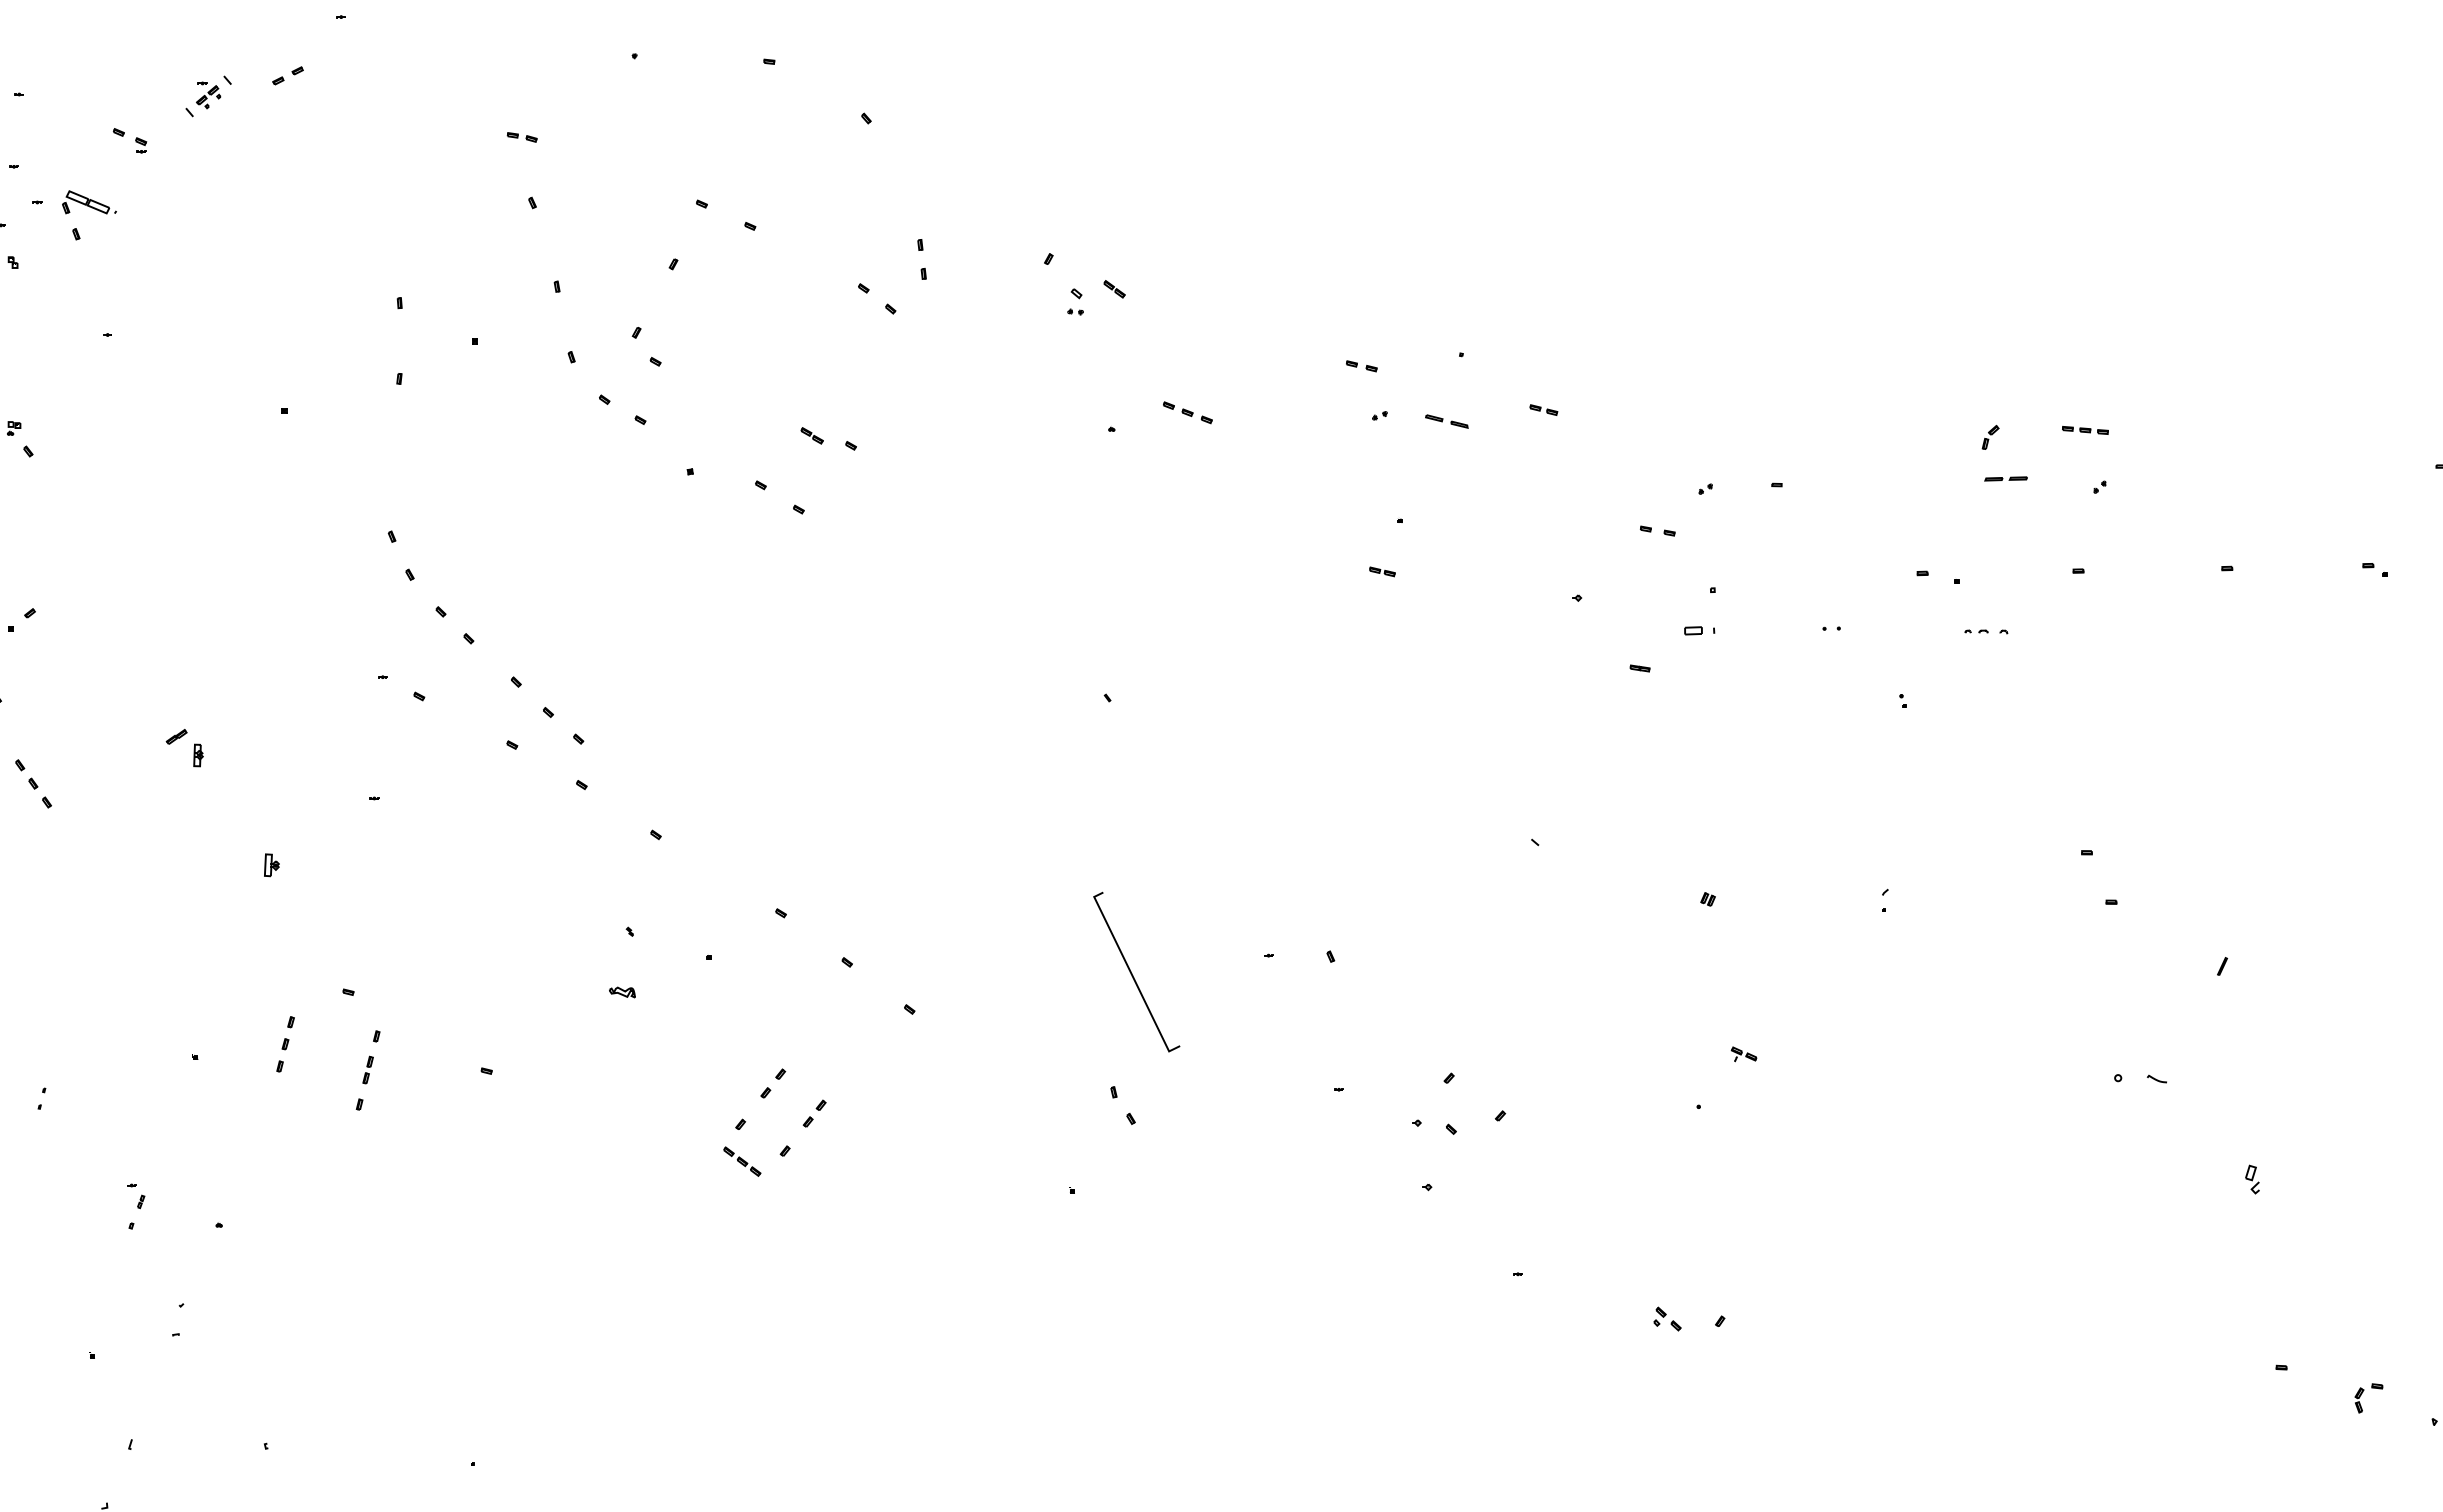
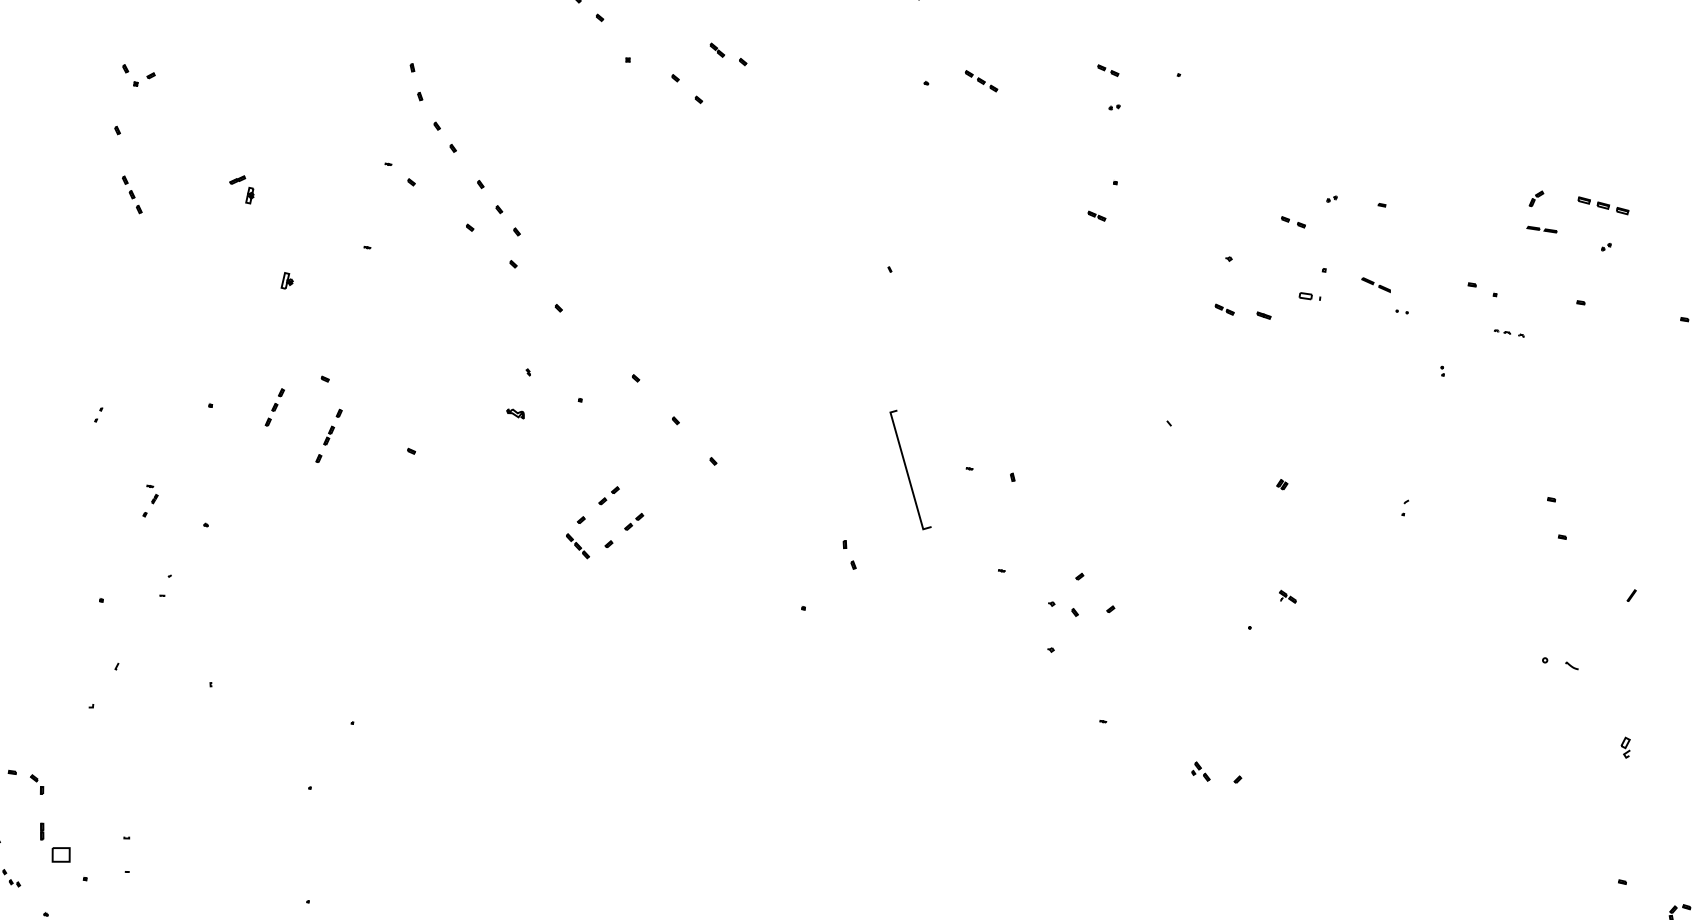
part: (1543, 409) -> (1224, 309), moved
part: (1446, 421) -> (1376, 284), moved
part: (2085, 430) -> (1603, 205), size x1.6
line: (1132, 973) -> (907, 470), moved

